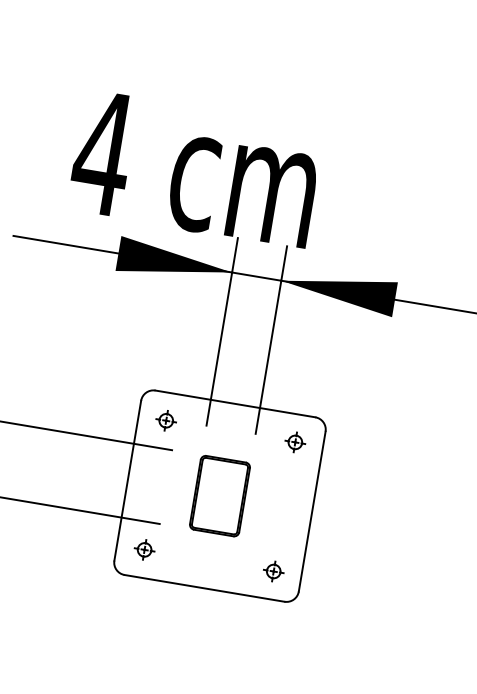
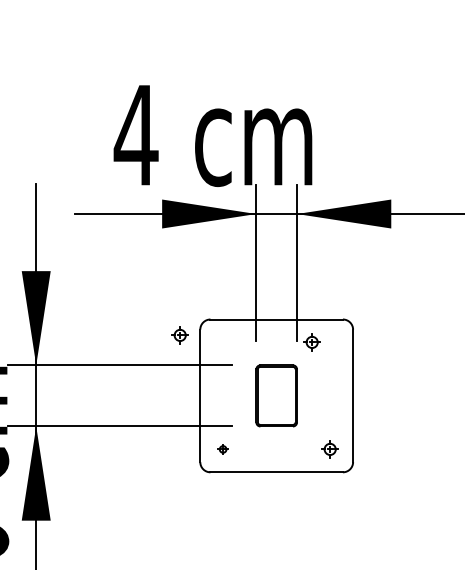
part: (165, 420) -> (179, 335), moved
part: (294, 442) -> (311, 342), moved
part: (143, 549) -> (222, 449), size x0.6

